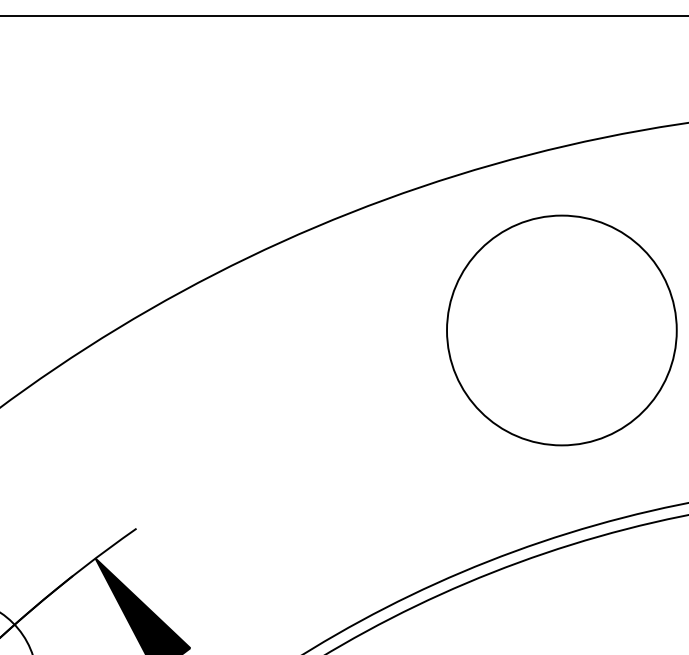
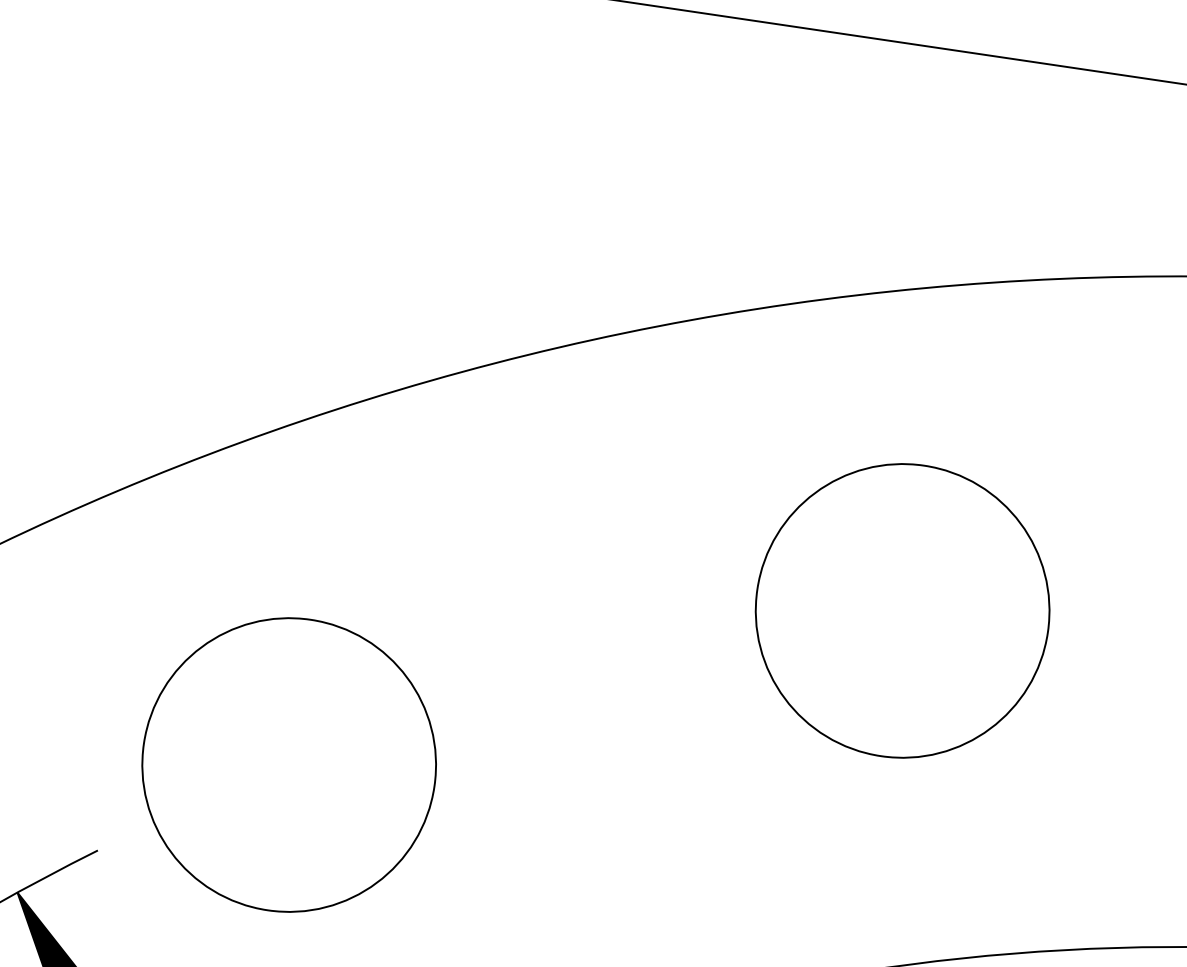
circle: (561, 330) -> (901, 610), size x0.71
circle: (235, 465) -> (289, 764), added

